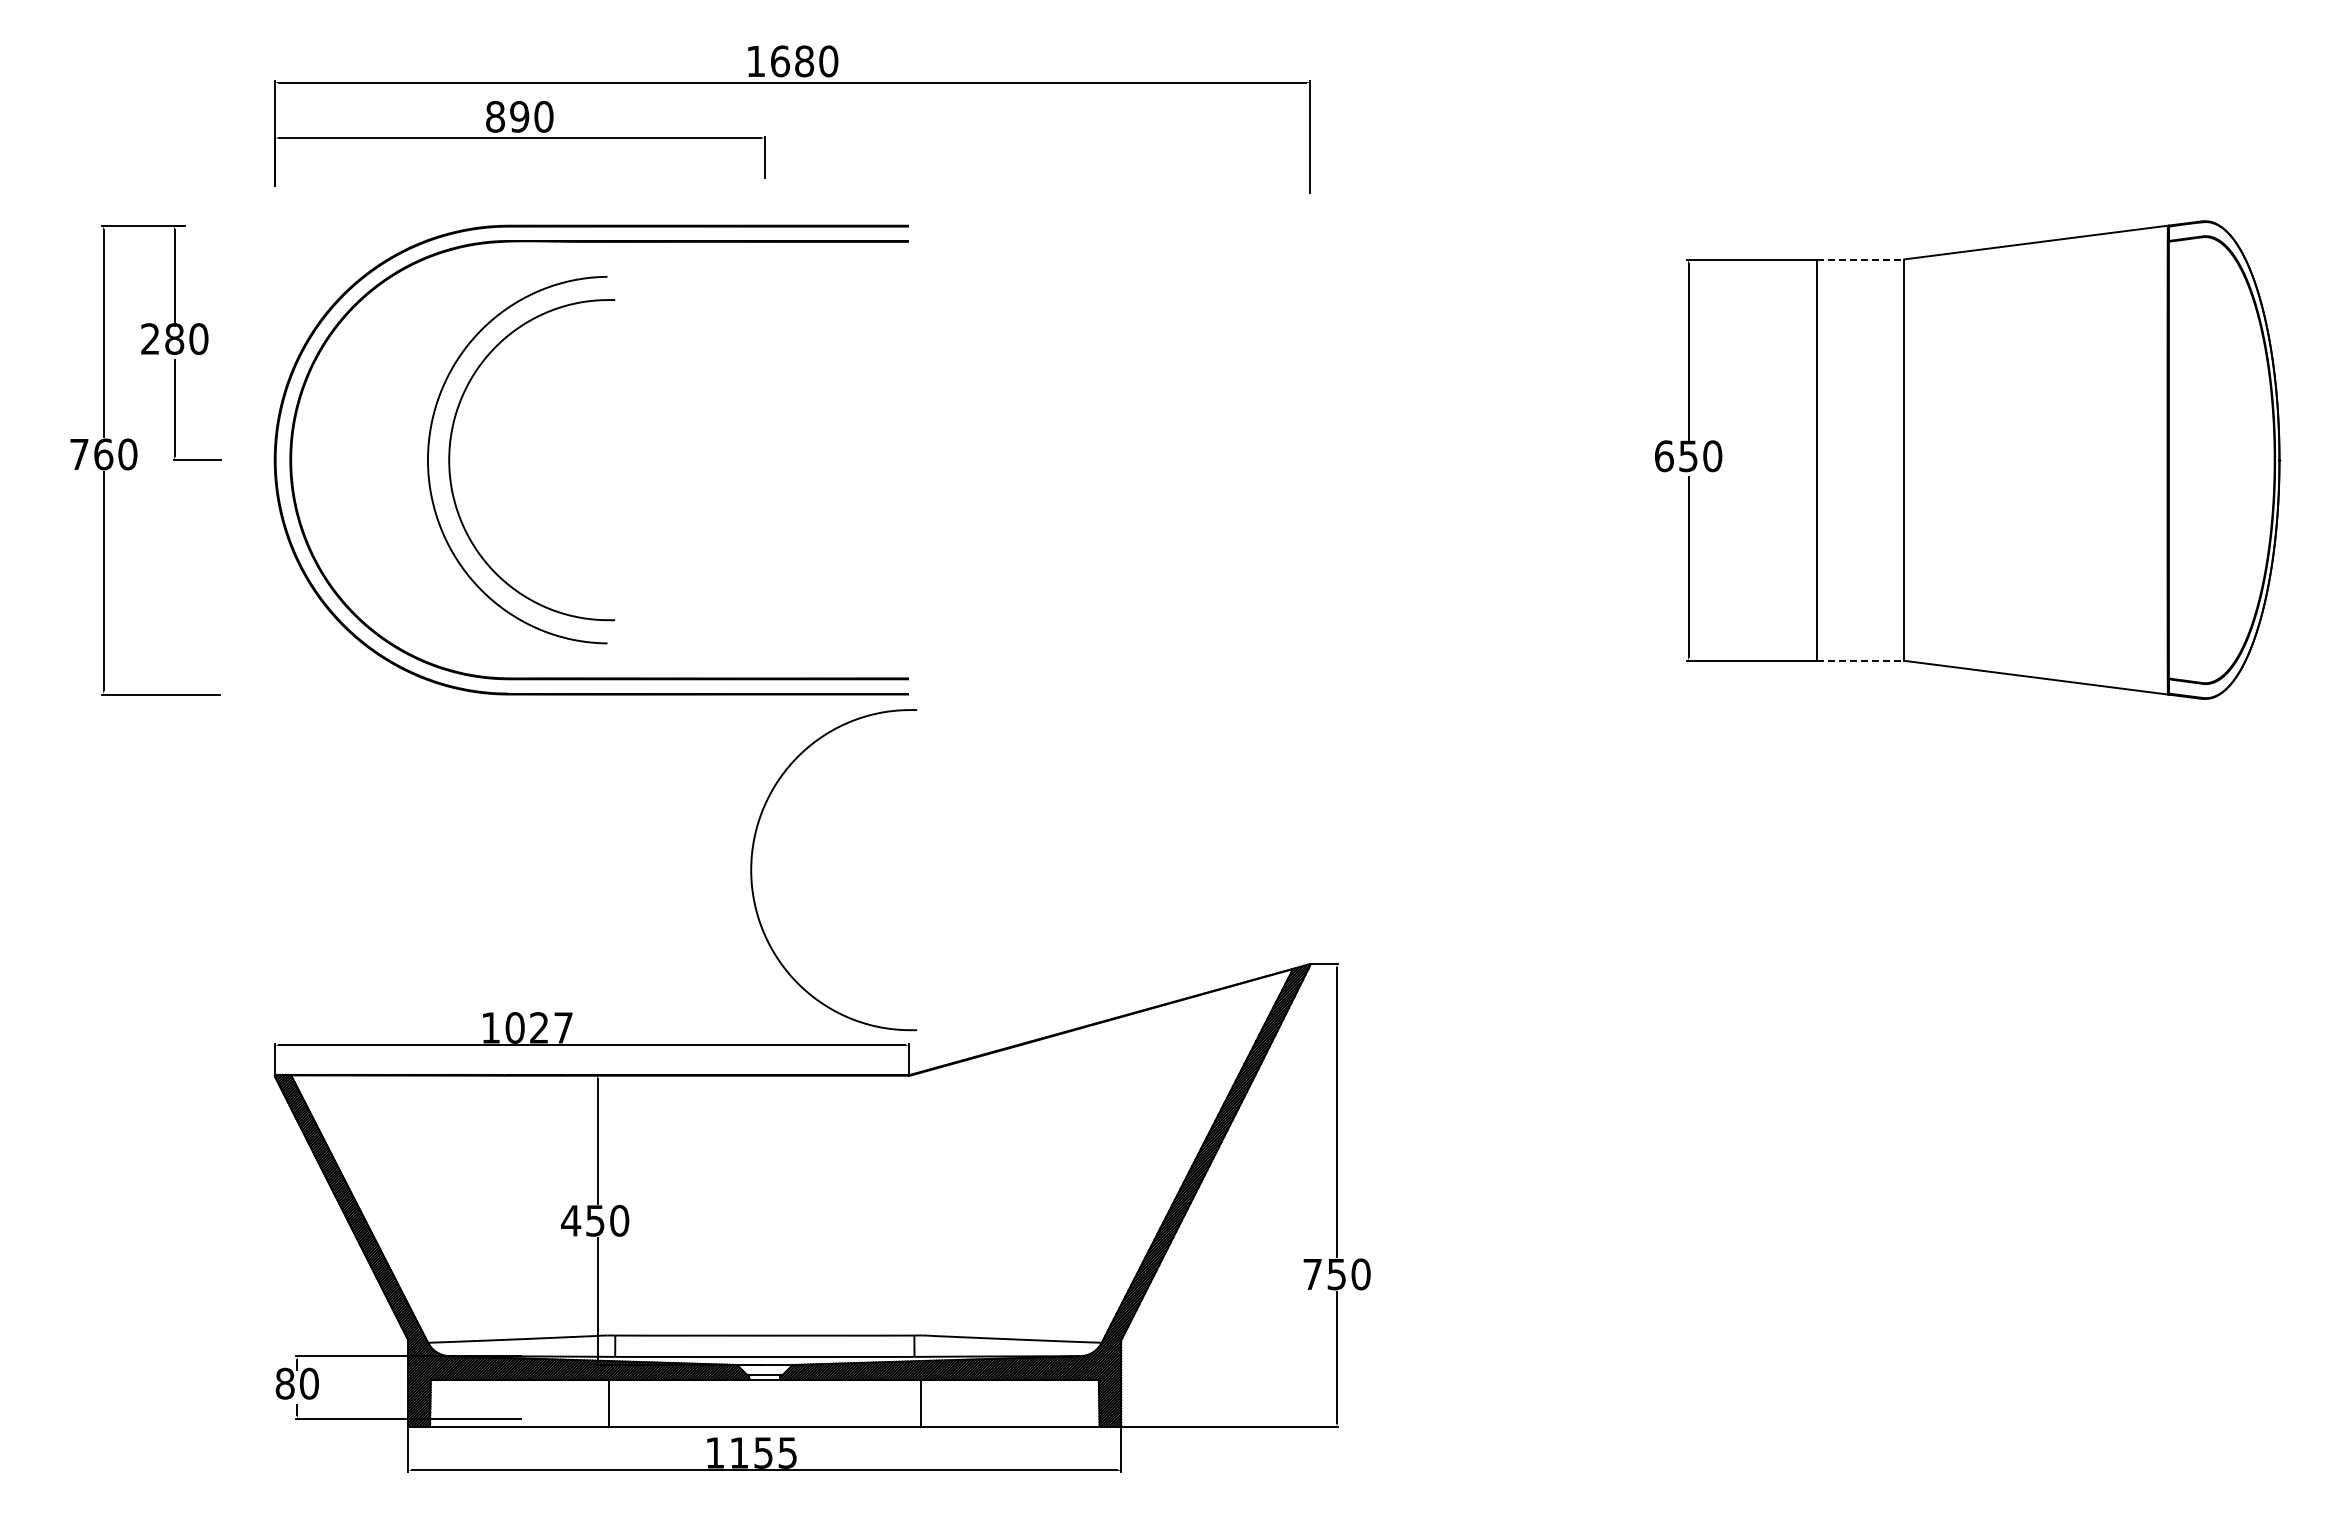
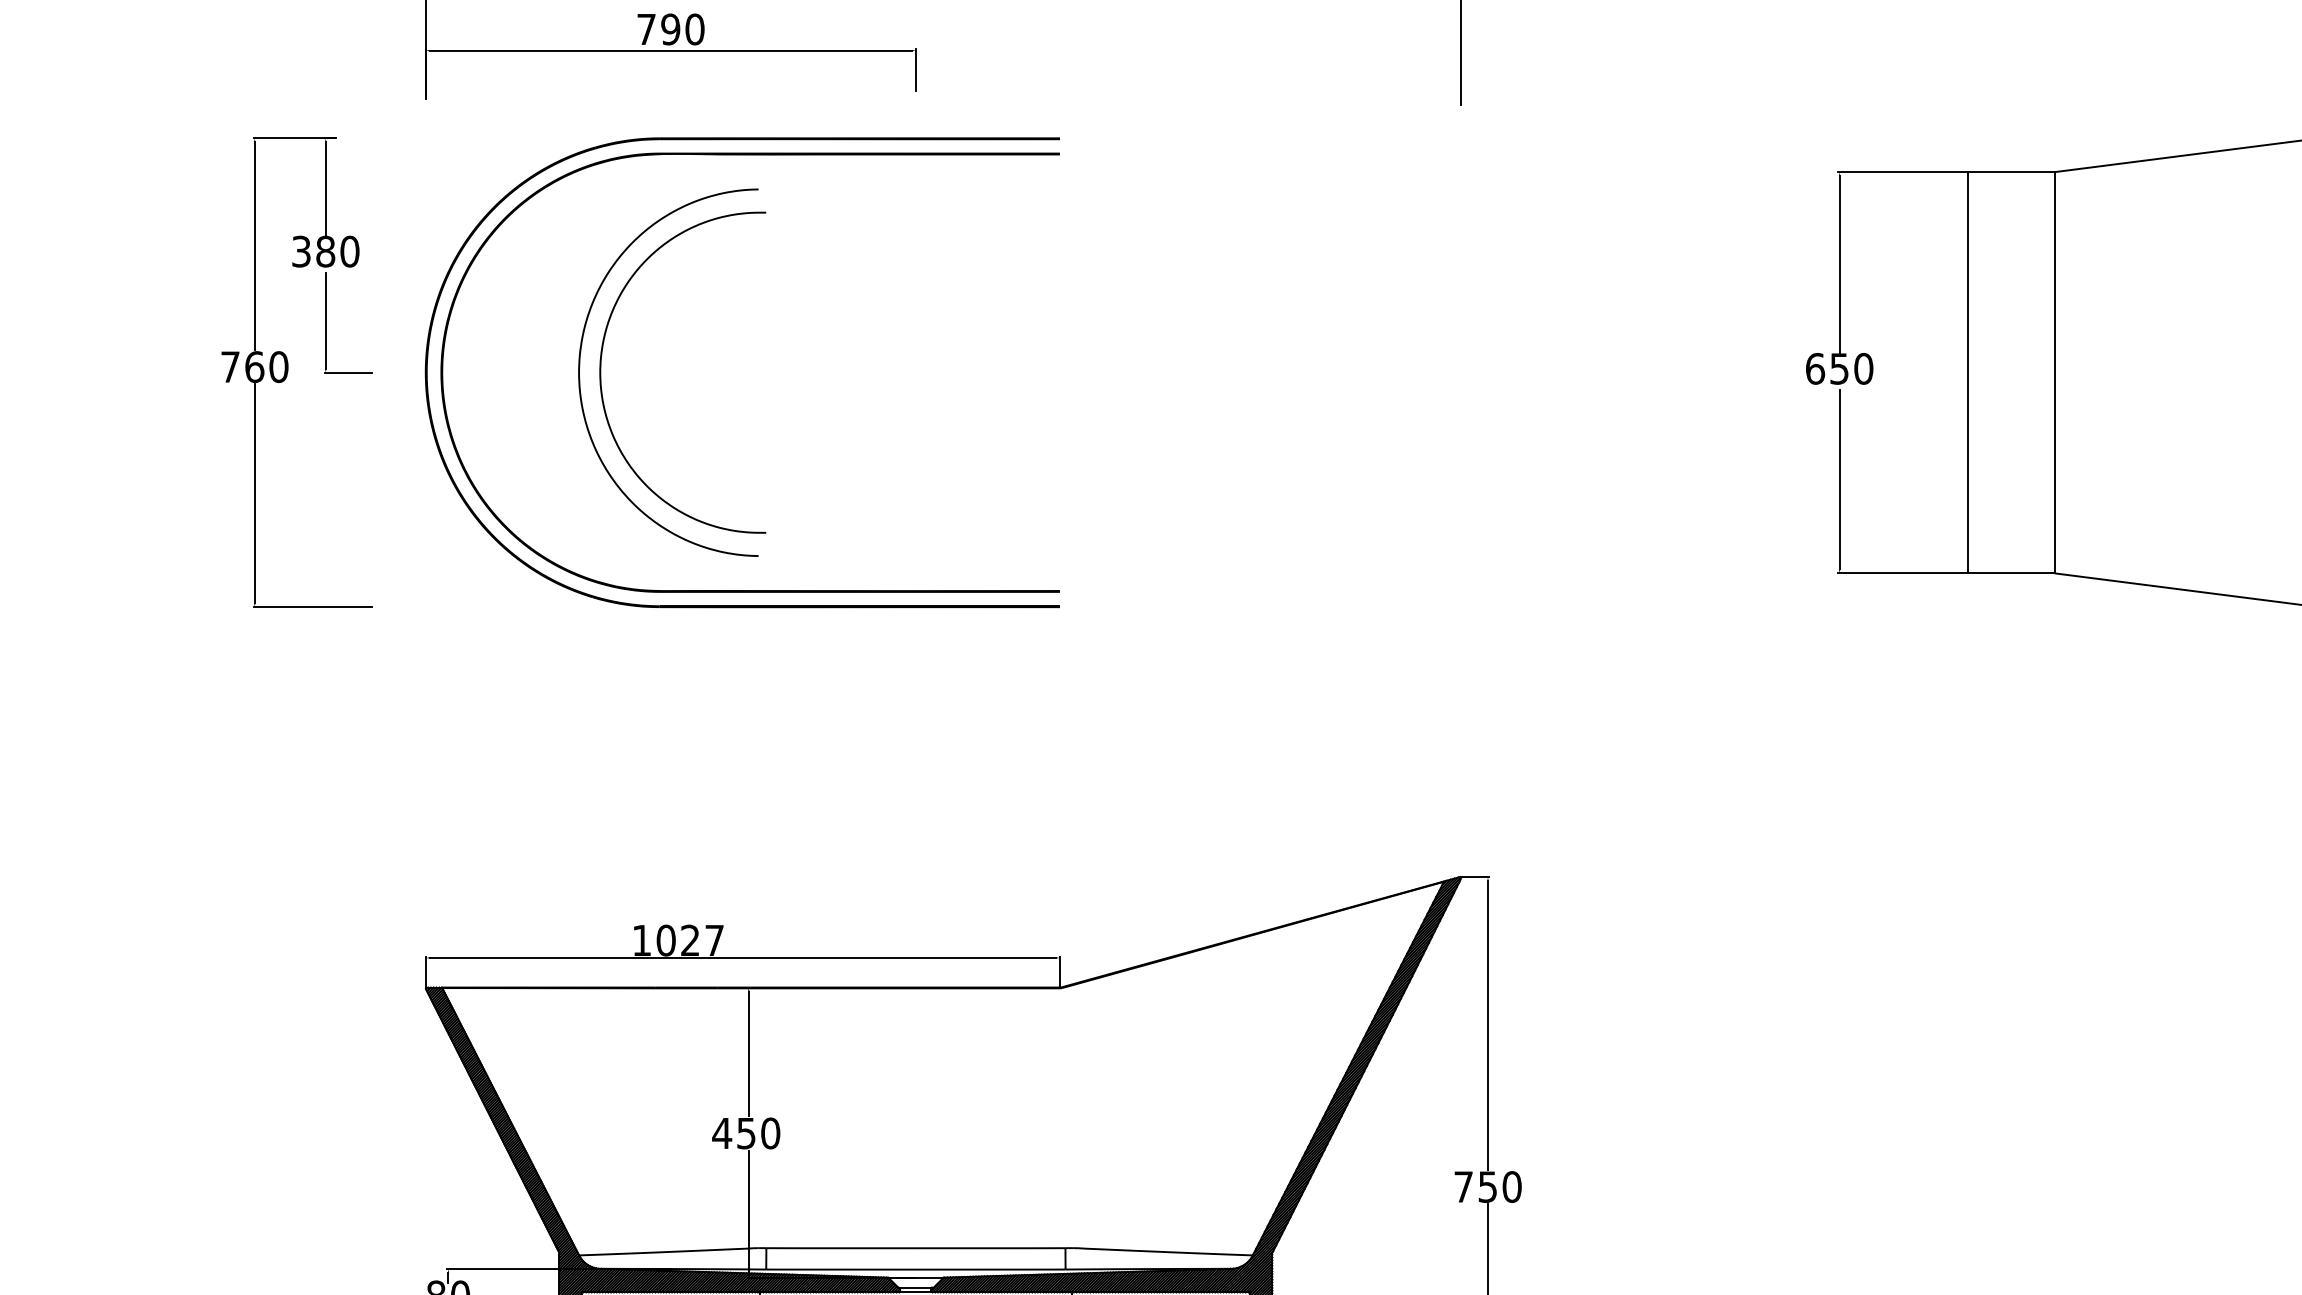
text: (495, 116) -> (646, 29), 890 -> 790
line: (1860, 259) -> (2011, 172), dashed -> solid
text: (150, 338) -> (301, 251), 280 -> 380
line: (1860, 660) -> (2011, 573), dashed -> solid
curve: (752, 870) -> (903, 783), removed

